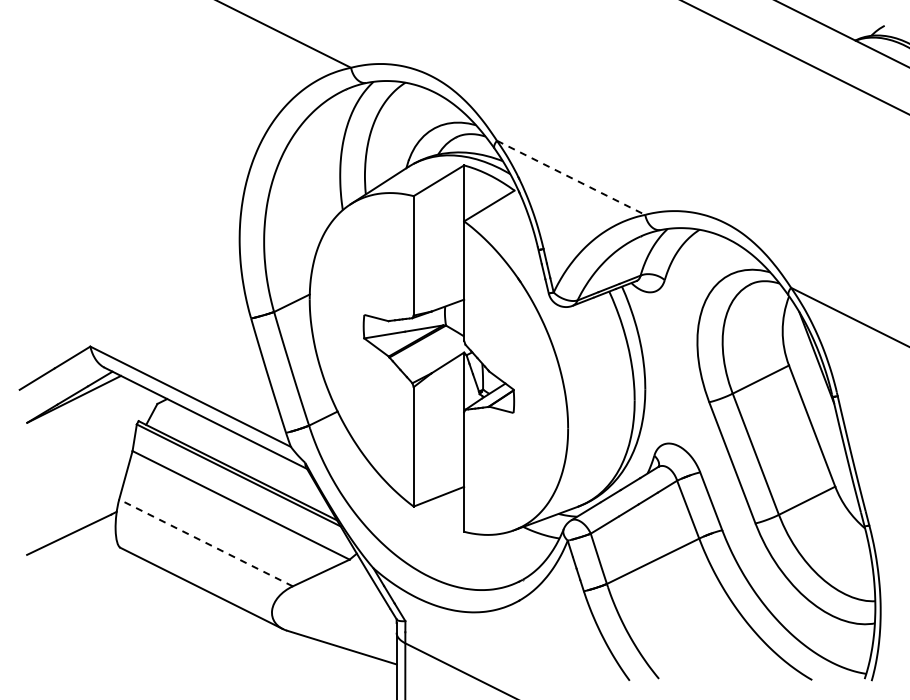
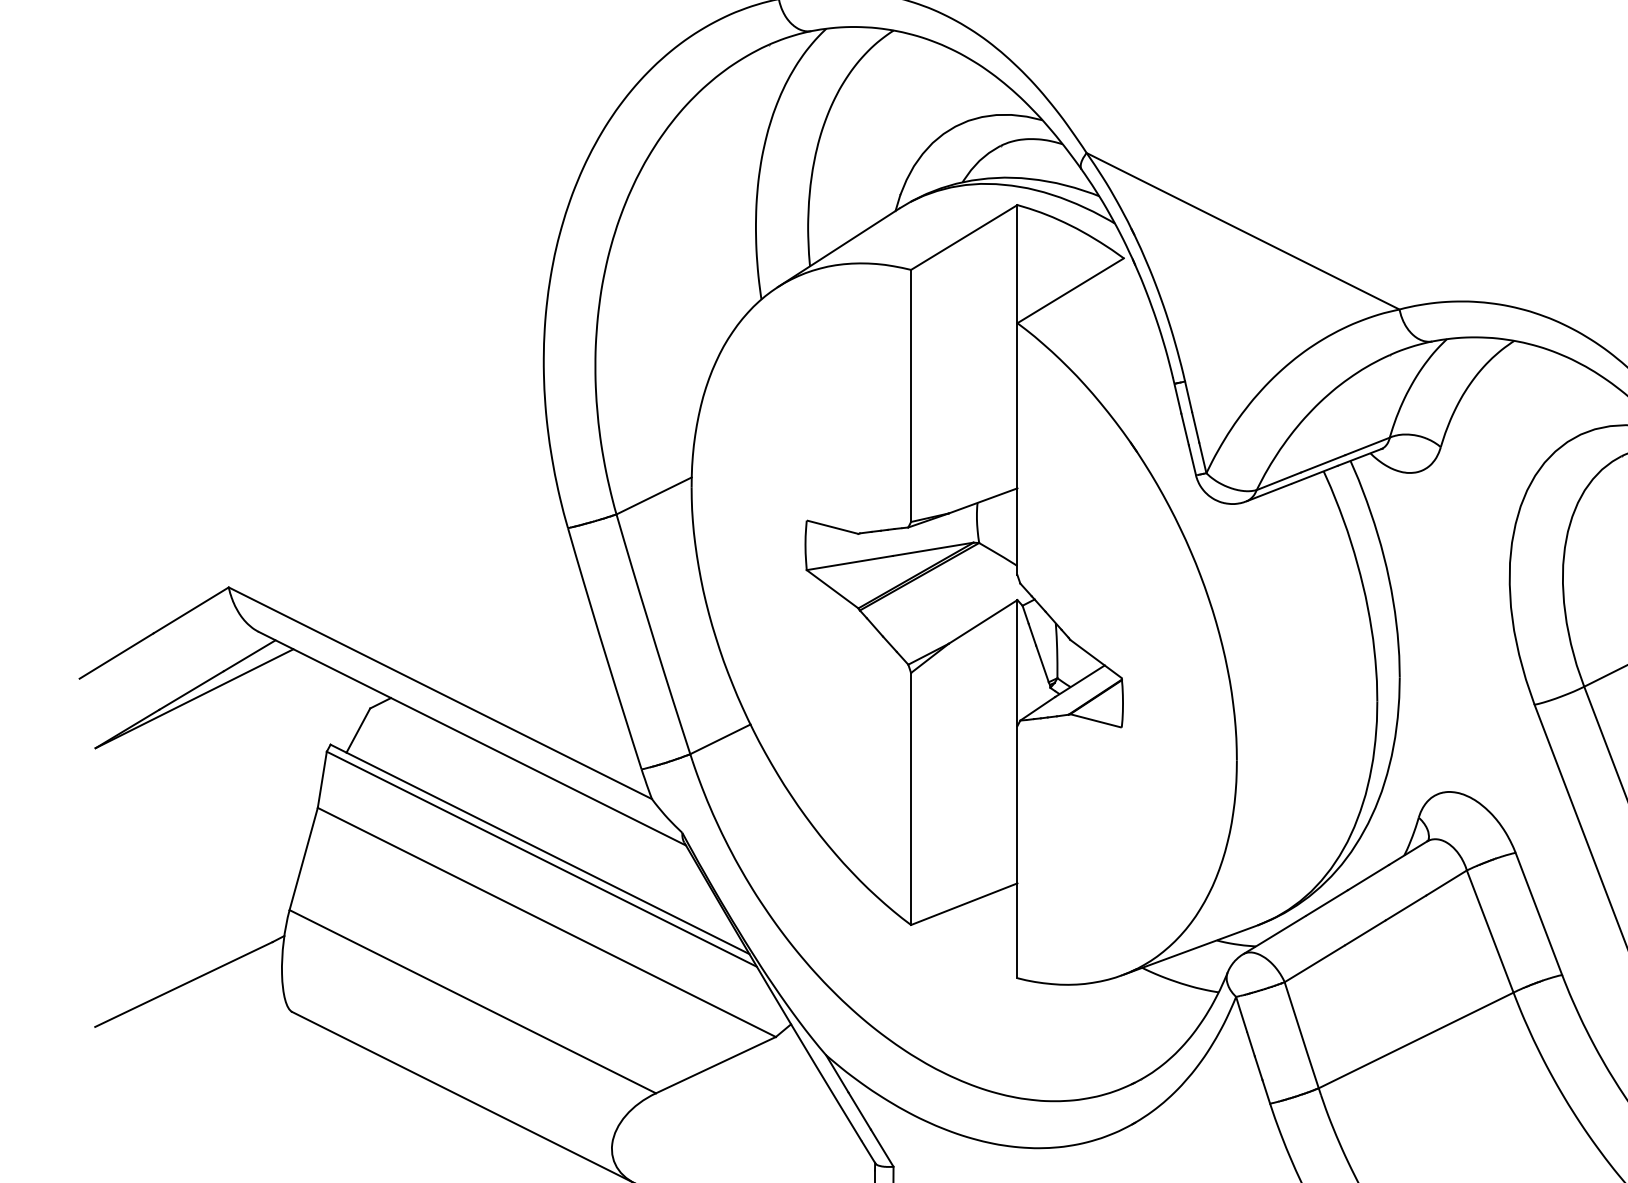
line: (571, 177) -> (1243, 230), dashed -> solid
line: (205, 542) -> (471, 1000), dashed -> solid

